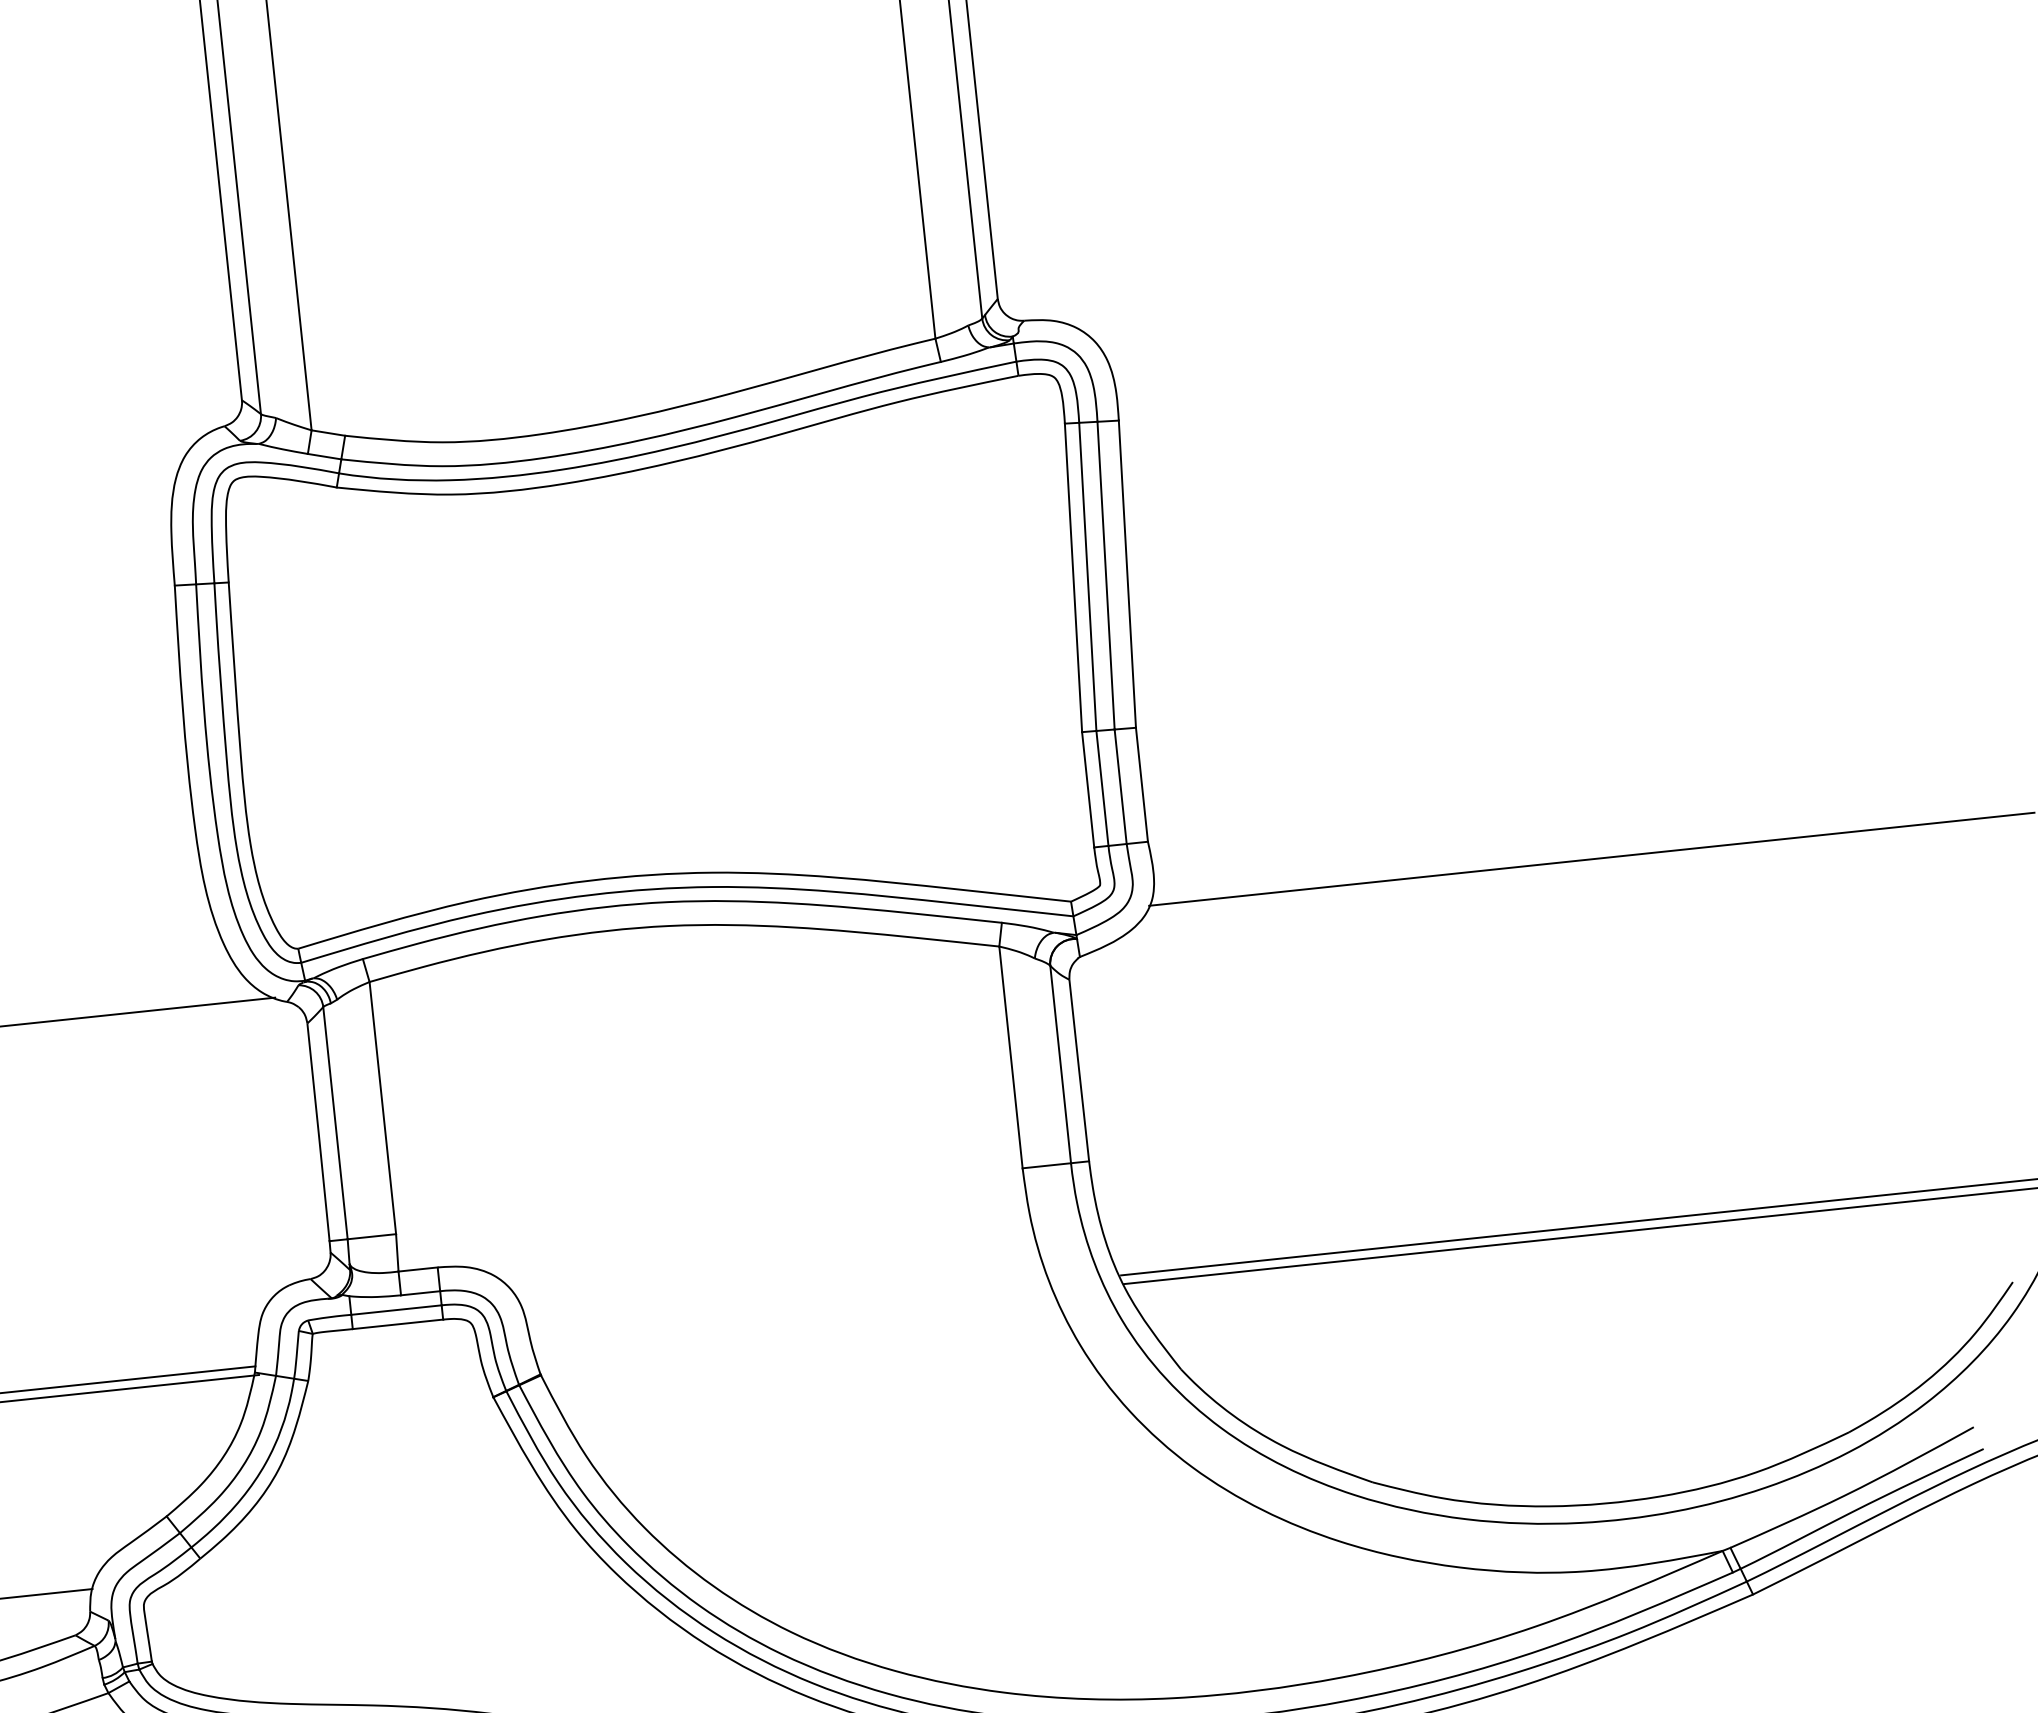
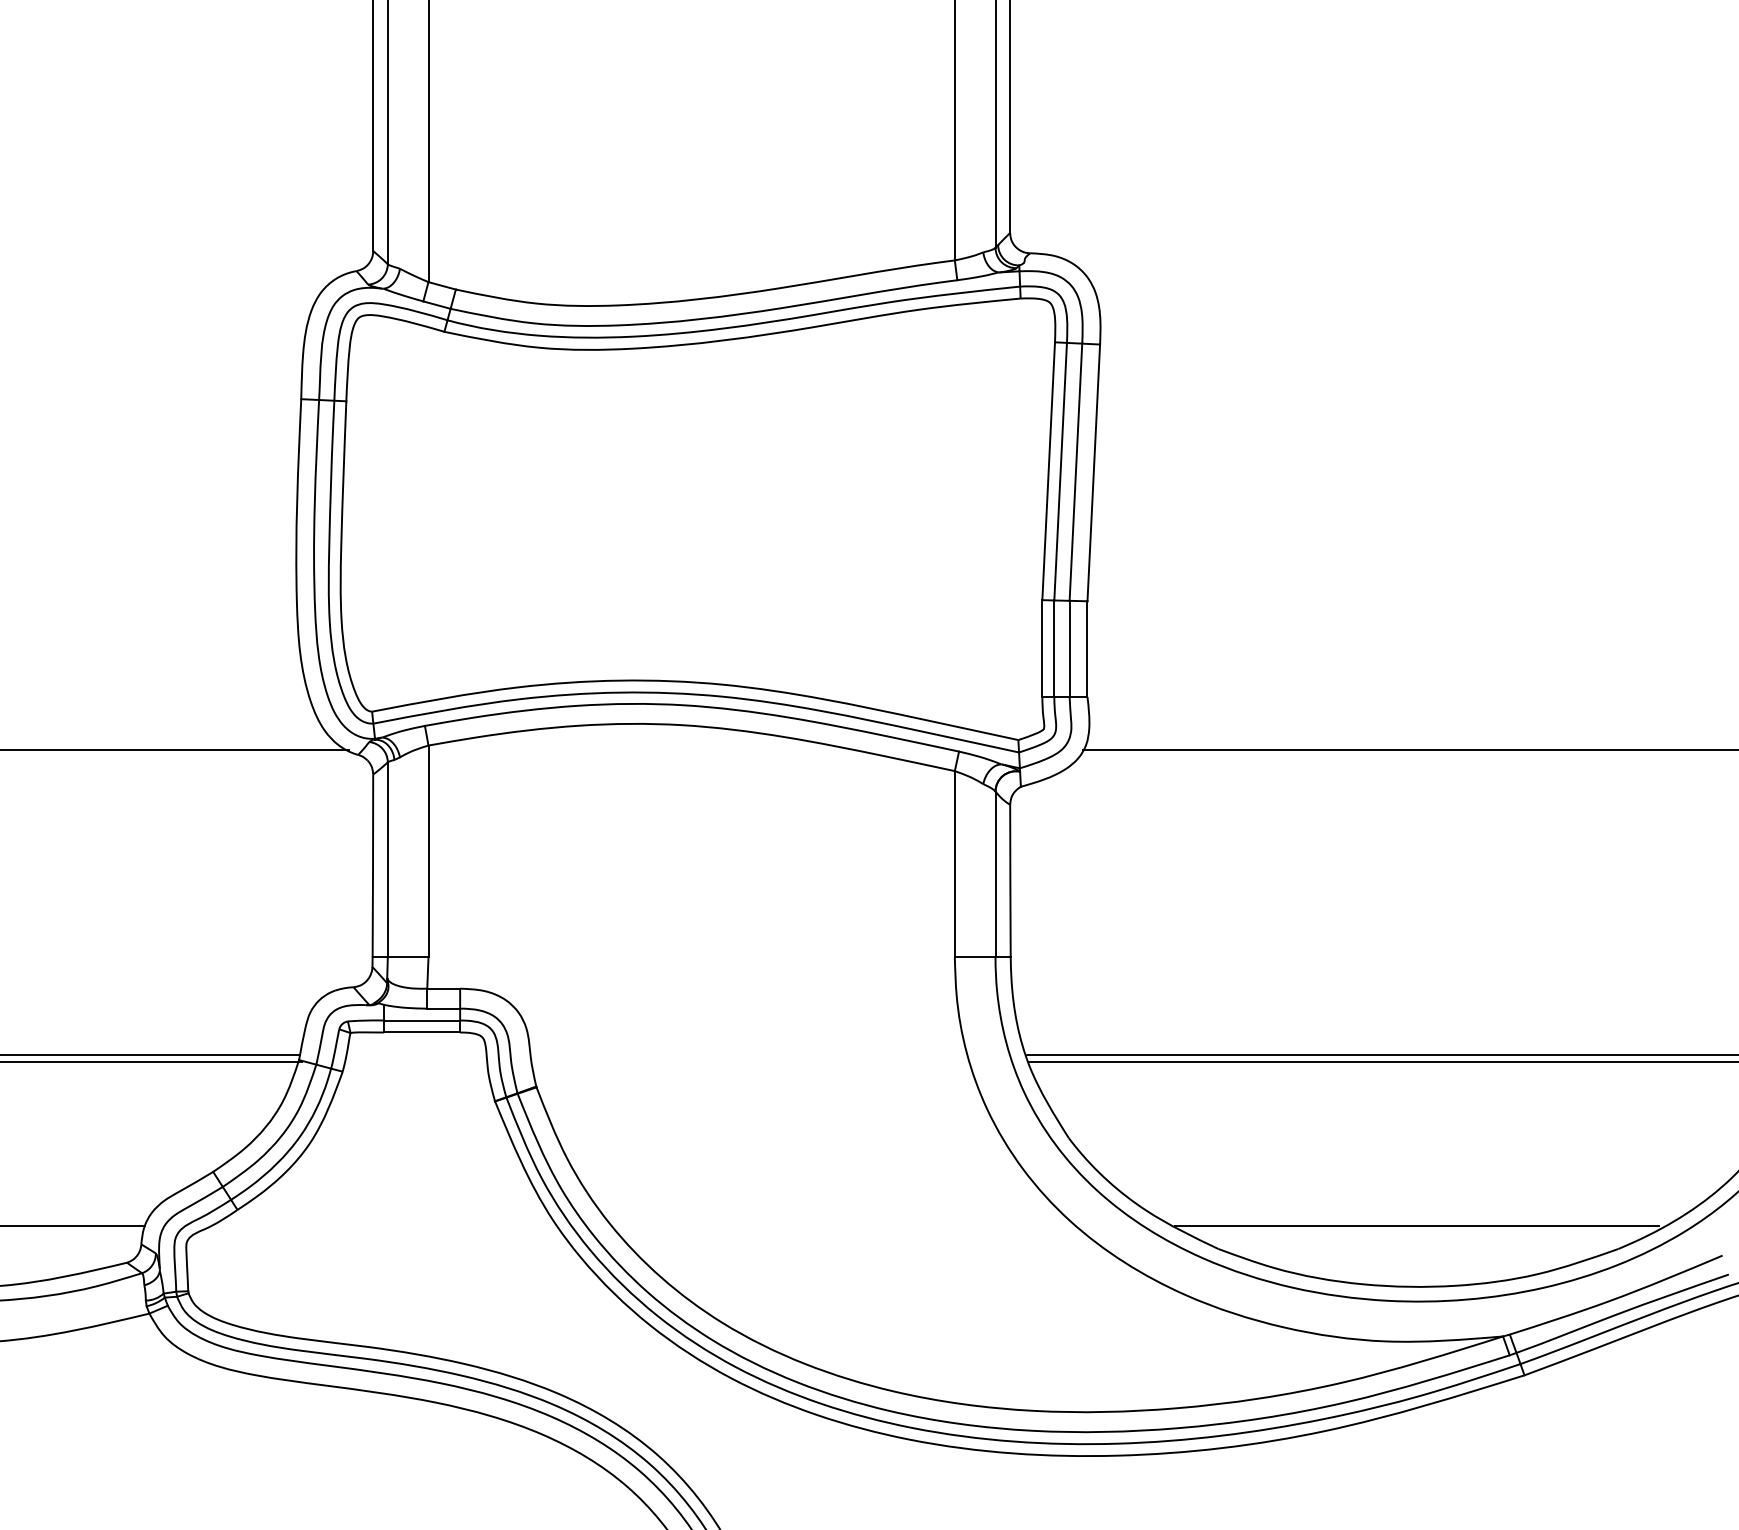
line: (1605, 1429) -> (1416, 1225), added

